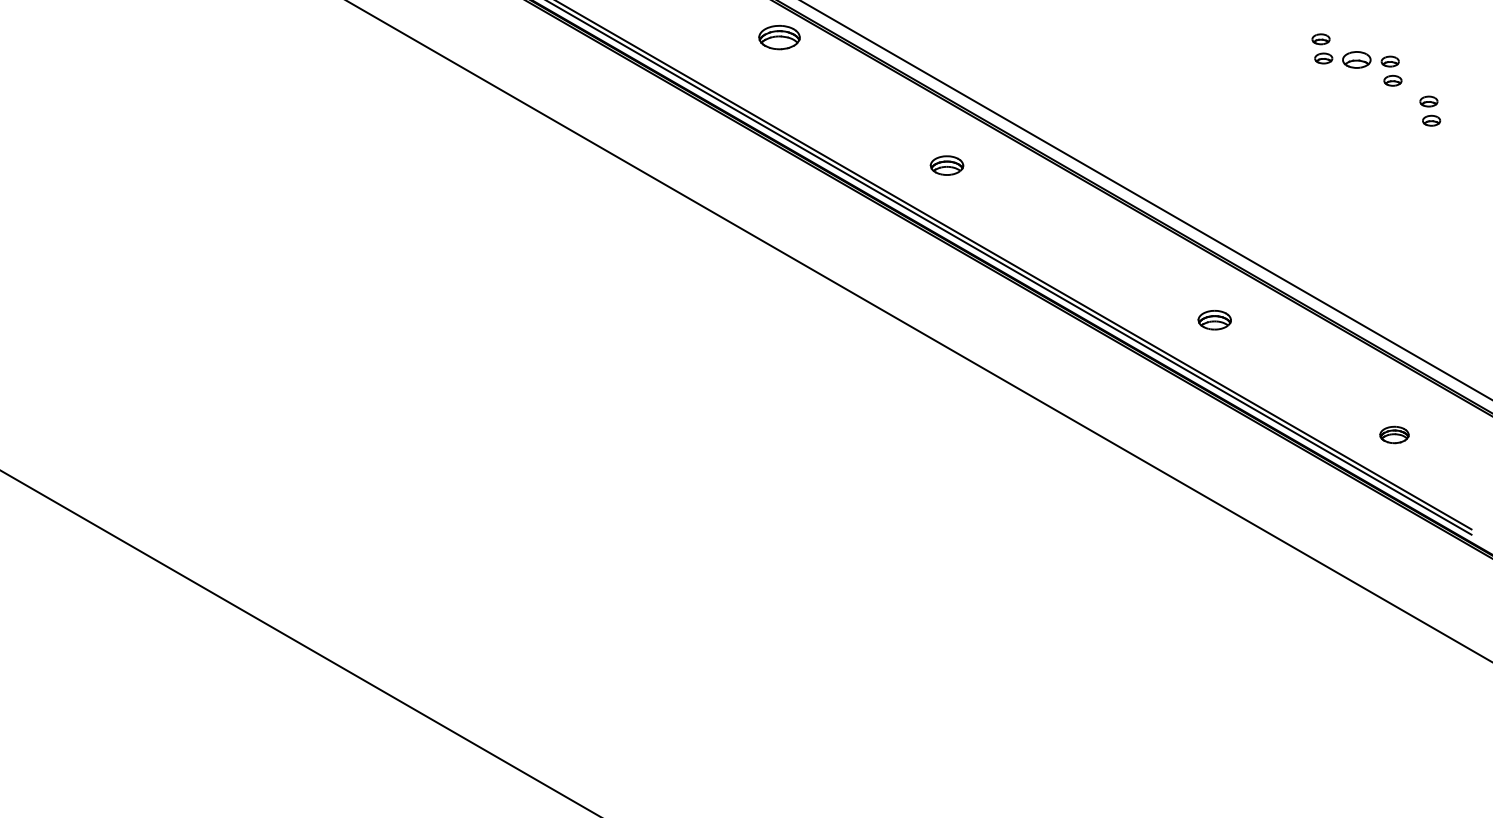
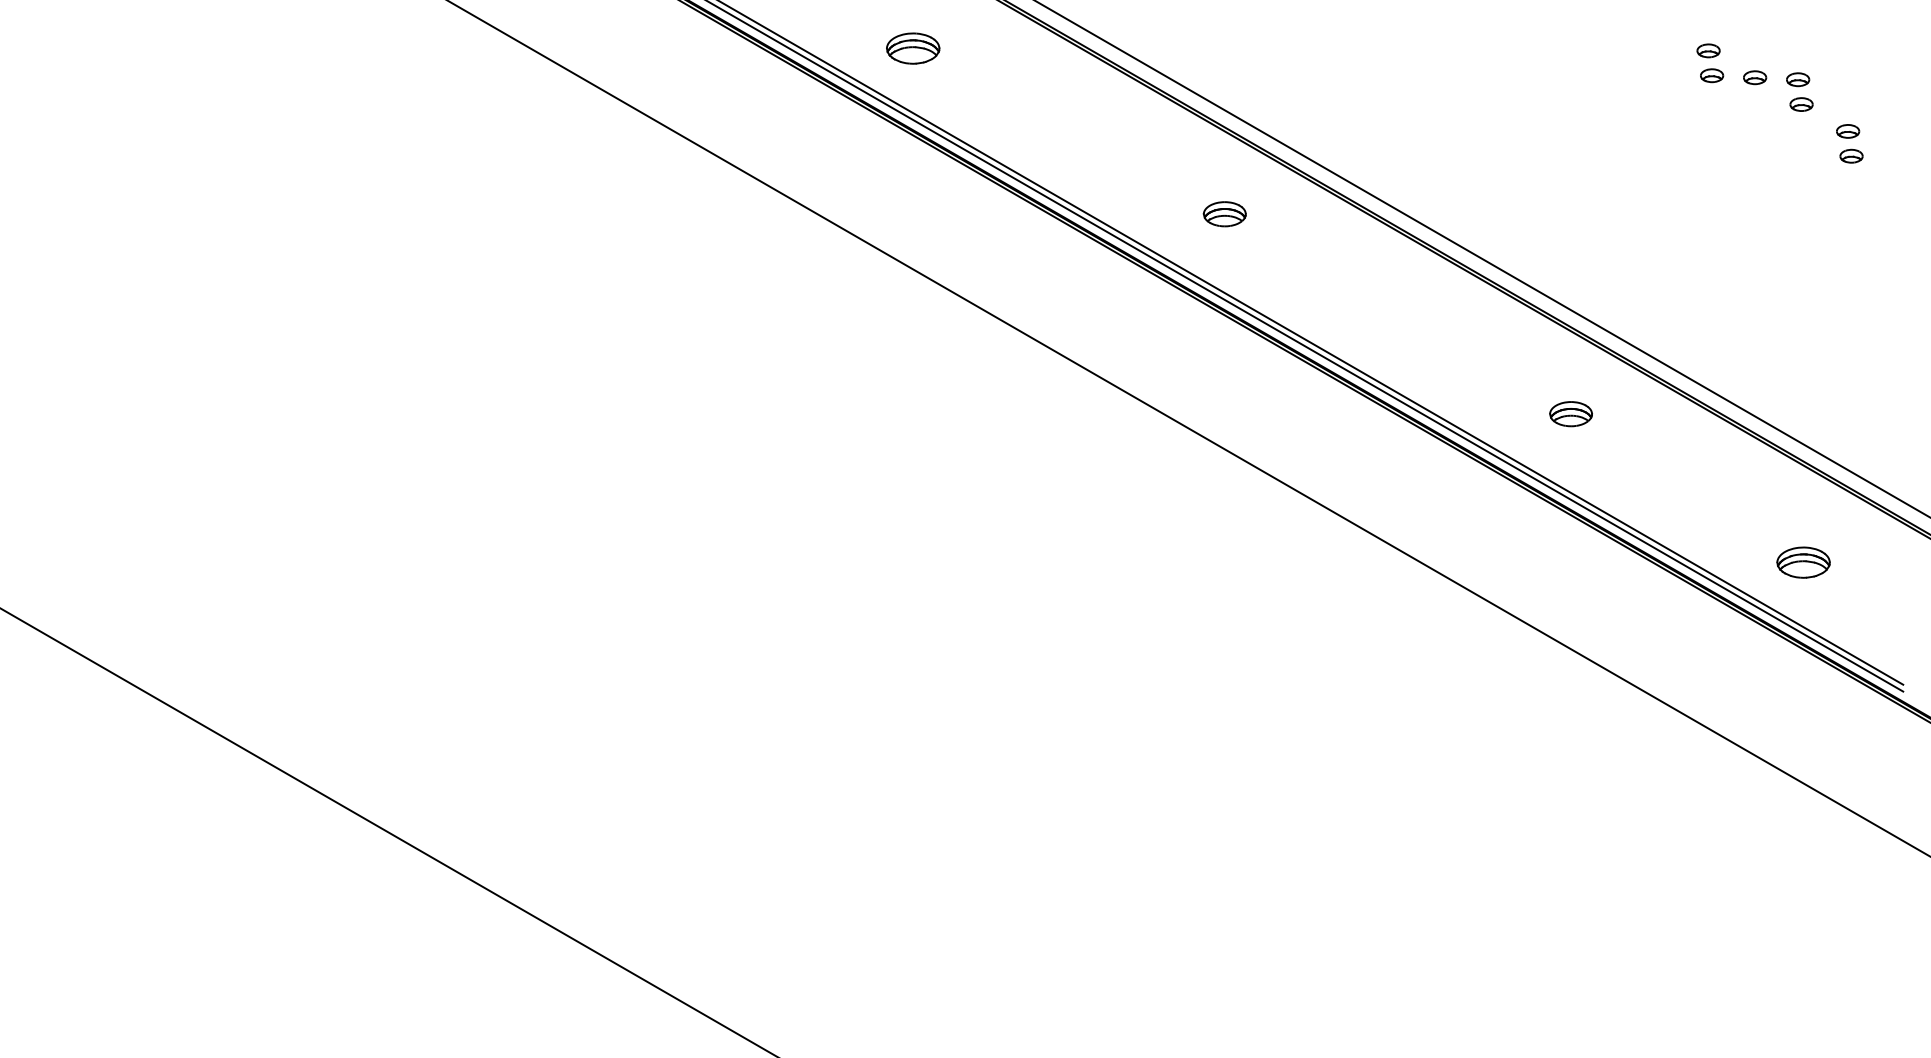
part: (779, 37) -> (913, 48), moved
part: (1357, 59) -> (1755, 77), size x0.62
part: (1394, 434) -> (1803, 562), size x1.43

